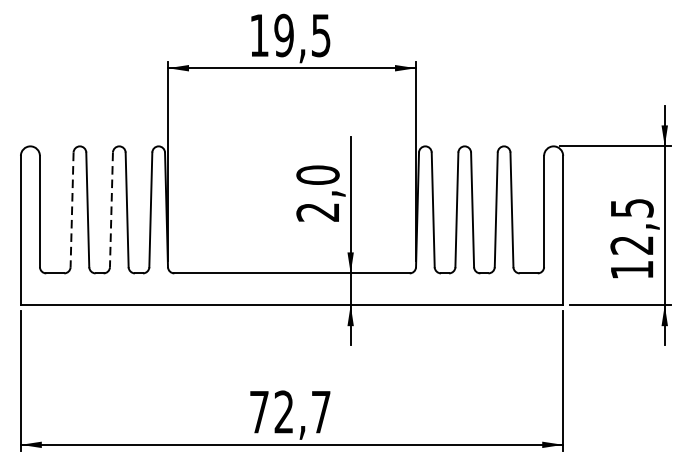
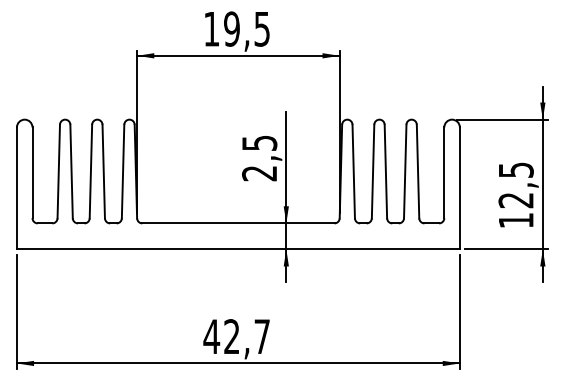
text: (317, 175) -> (259, 143), 2,0 -> 2,5
line: (71, 209) -> (58, 171), dashed -> solid
line: (110, 209) -> (90, 171), dashed -> solid
text: (259, 411) -> (211, 336), 72,7 -> 42,7

